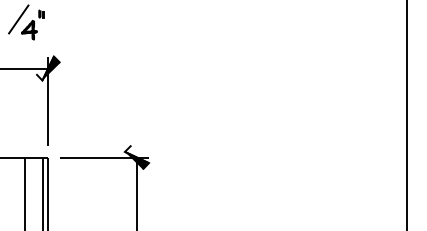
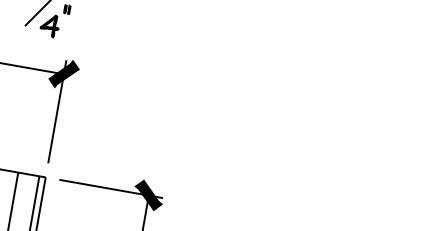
fill: (44, 68) -> (59, 73), added
fill: (136, 154) -> (148, 191), added

